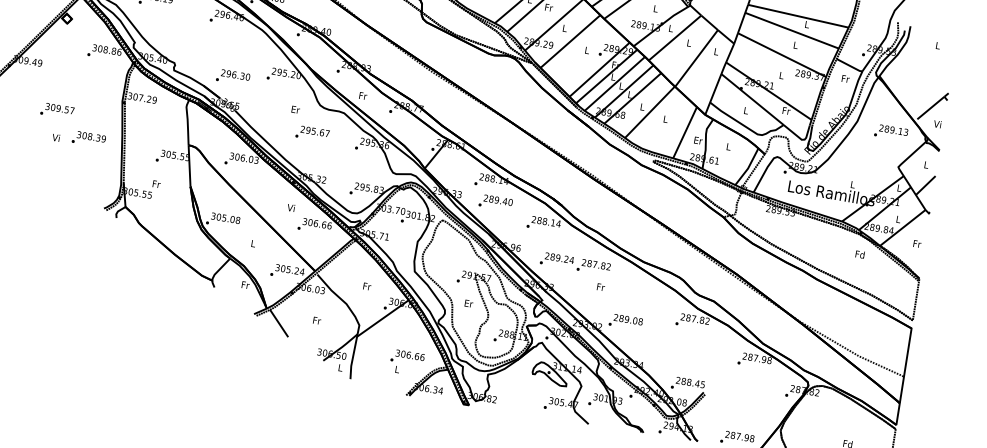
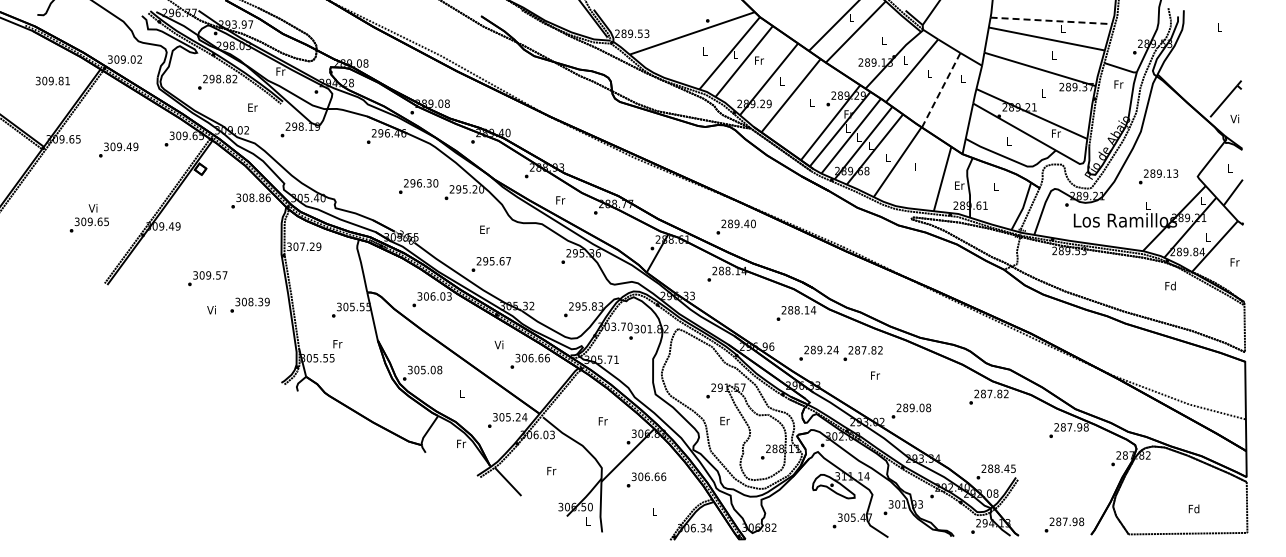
line: (798, 15) -> (1051, 20), solid -> dashed
line: (696, 58) -> (941, 90), solid -> dashed
text: (233, 77) -> (418, 186), moved
text: (891, 132) -> (1158, 176), moved
text: (311, 133) -> (490, 264), moved
text: (495, 202) -> (735, 226), moved
text: (407, 357) -> (646, 479), moved

